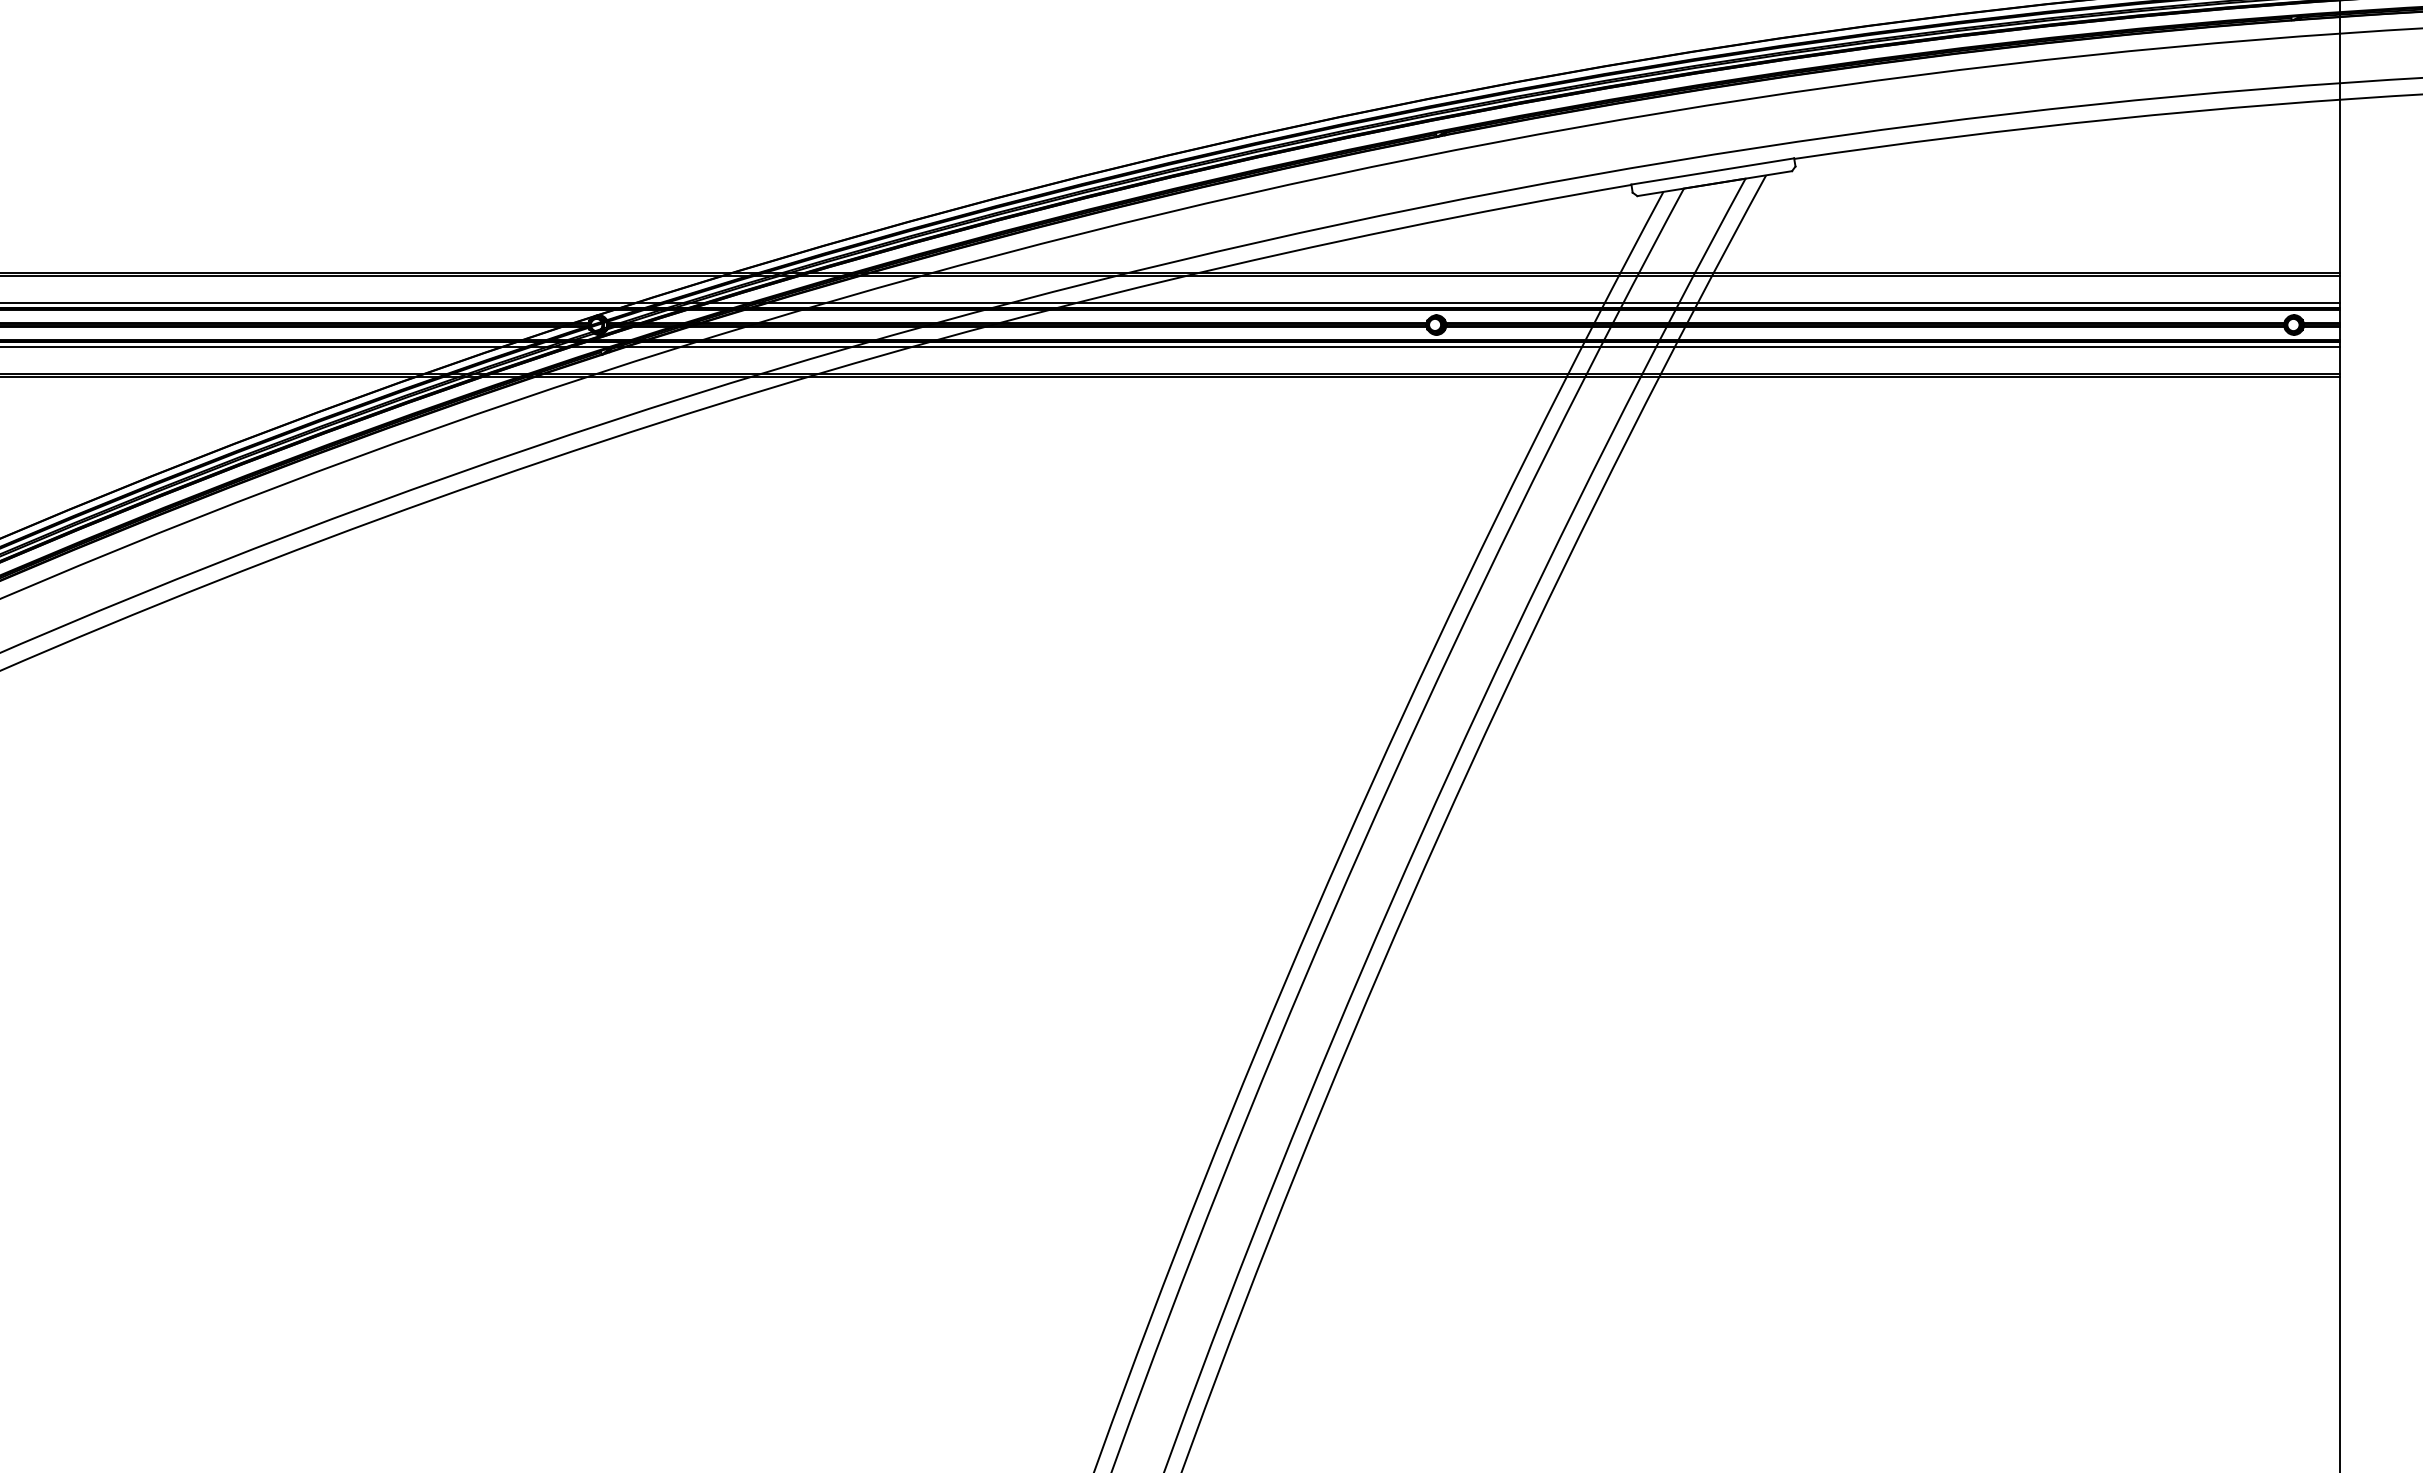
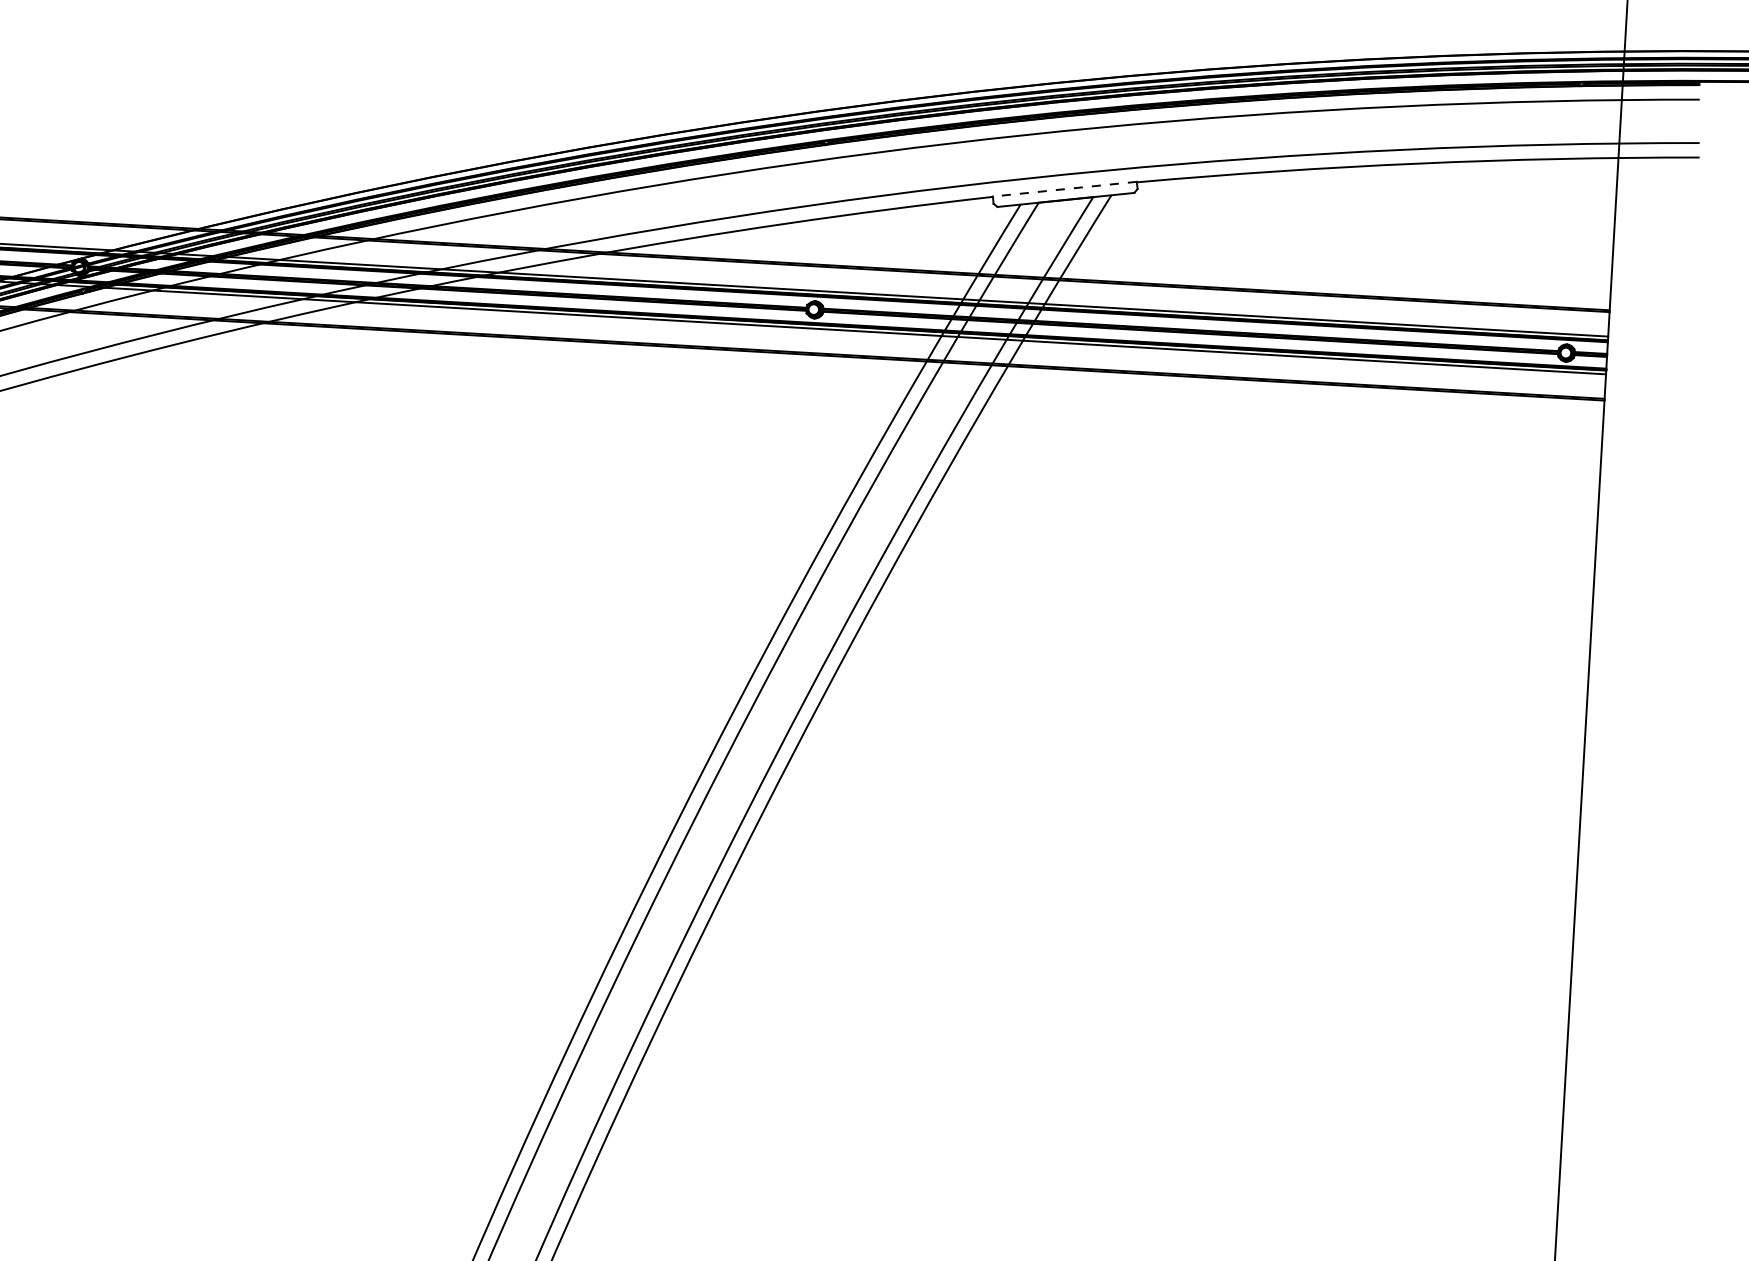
line: (1712, 171) -> (1064, 189), solid -> dashed

